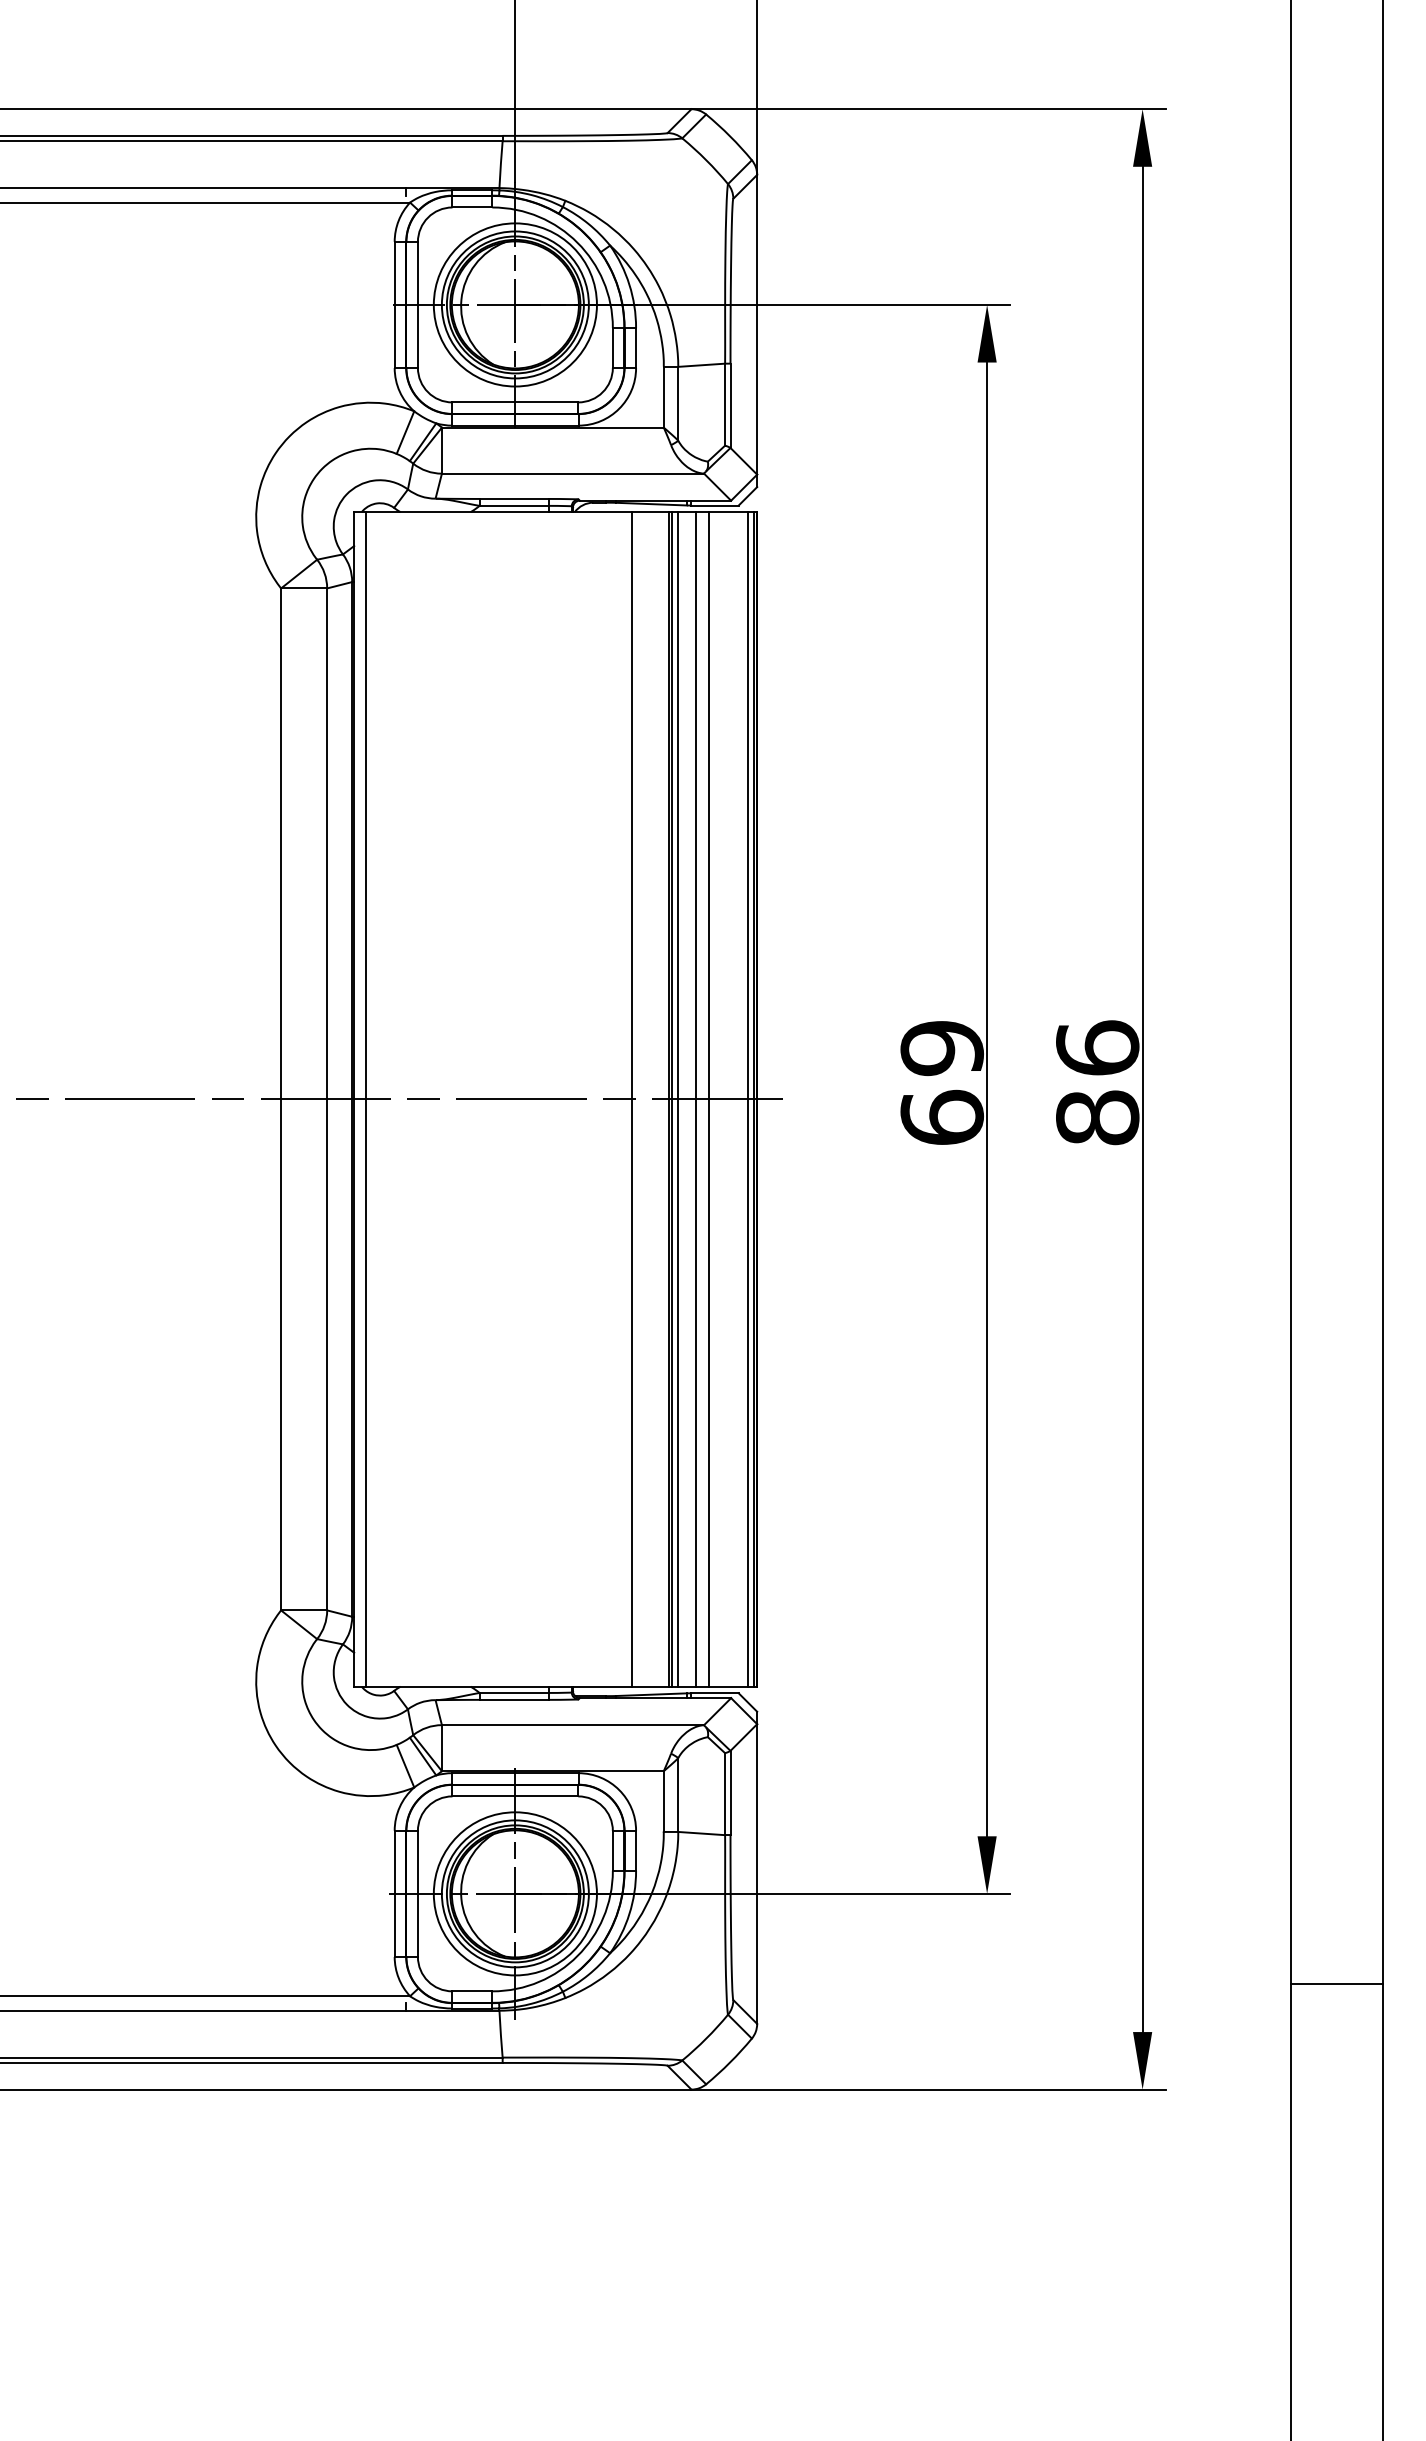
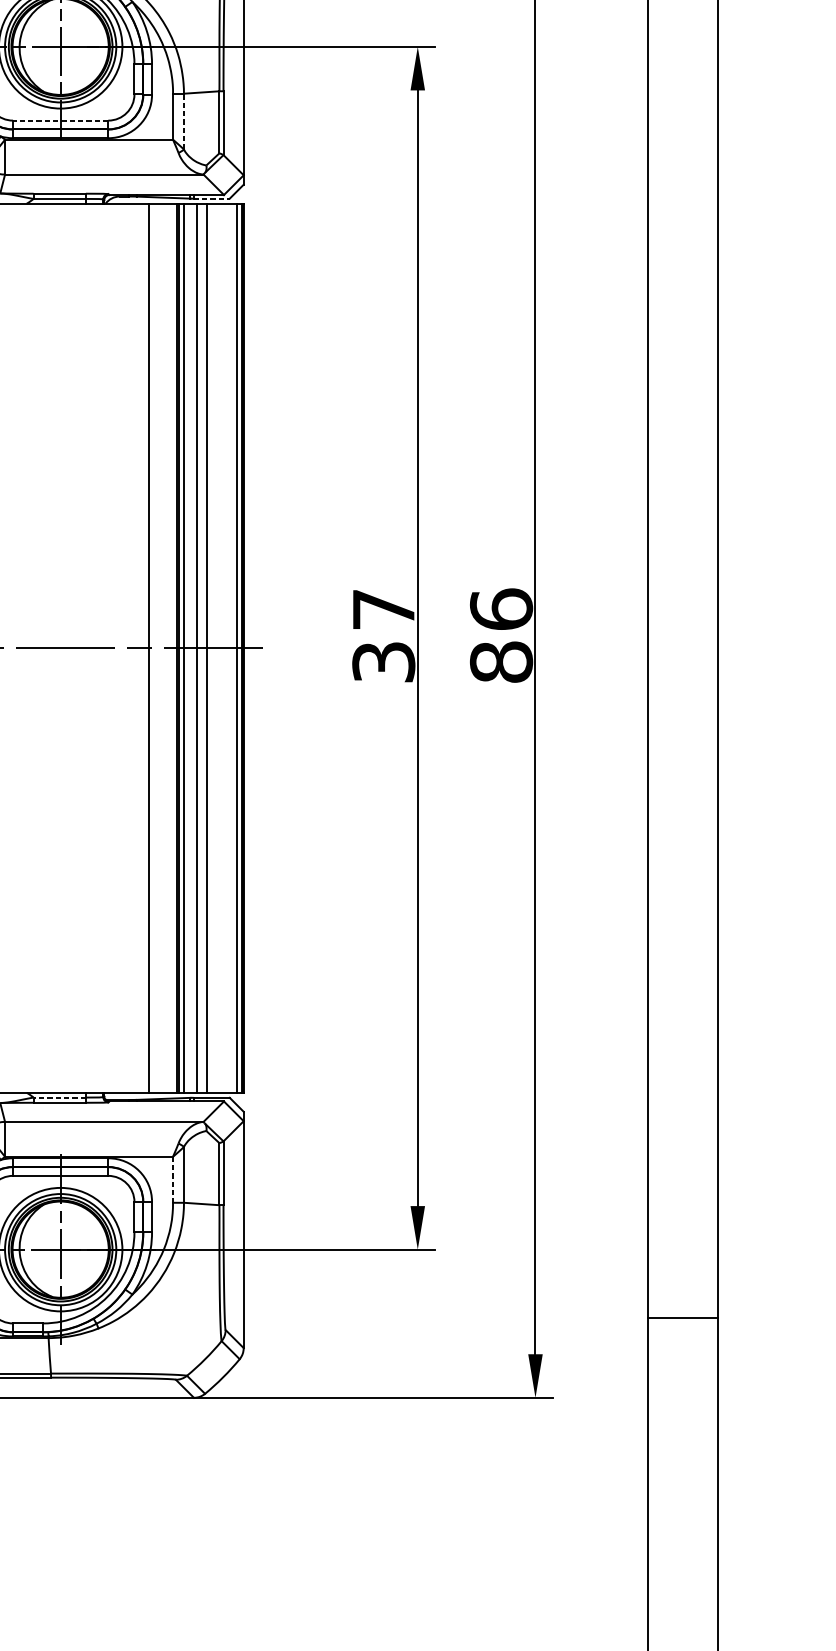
line: (515, 402) -> (60, 120), solid -> dashed
line: (678, 403) -> (184, 121), solid -> dashed
line: (714, 505) -> (211, 198), solid -> dashed
text: (941, 1082) -> (383, 635), 69 -> 37
line: (514, 1692) -> (60, 1097), solid -> dashed
line: (663, 1802) -> (172, 1180), solid -> dashed

